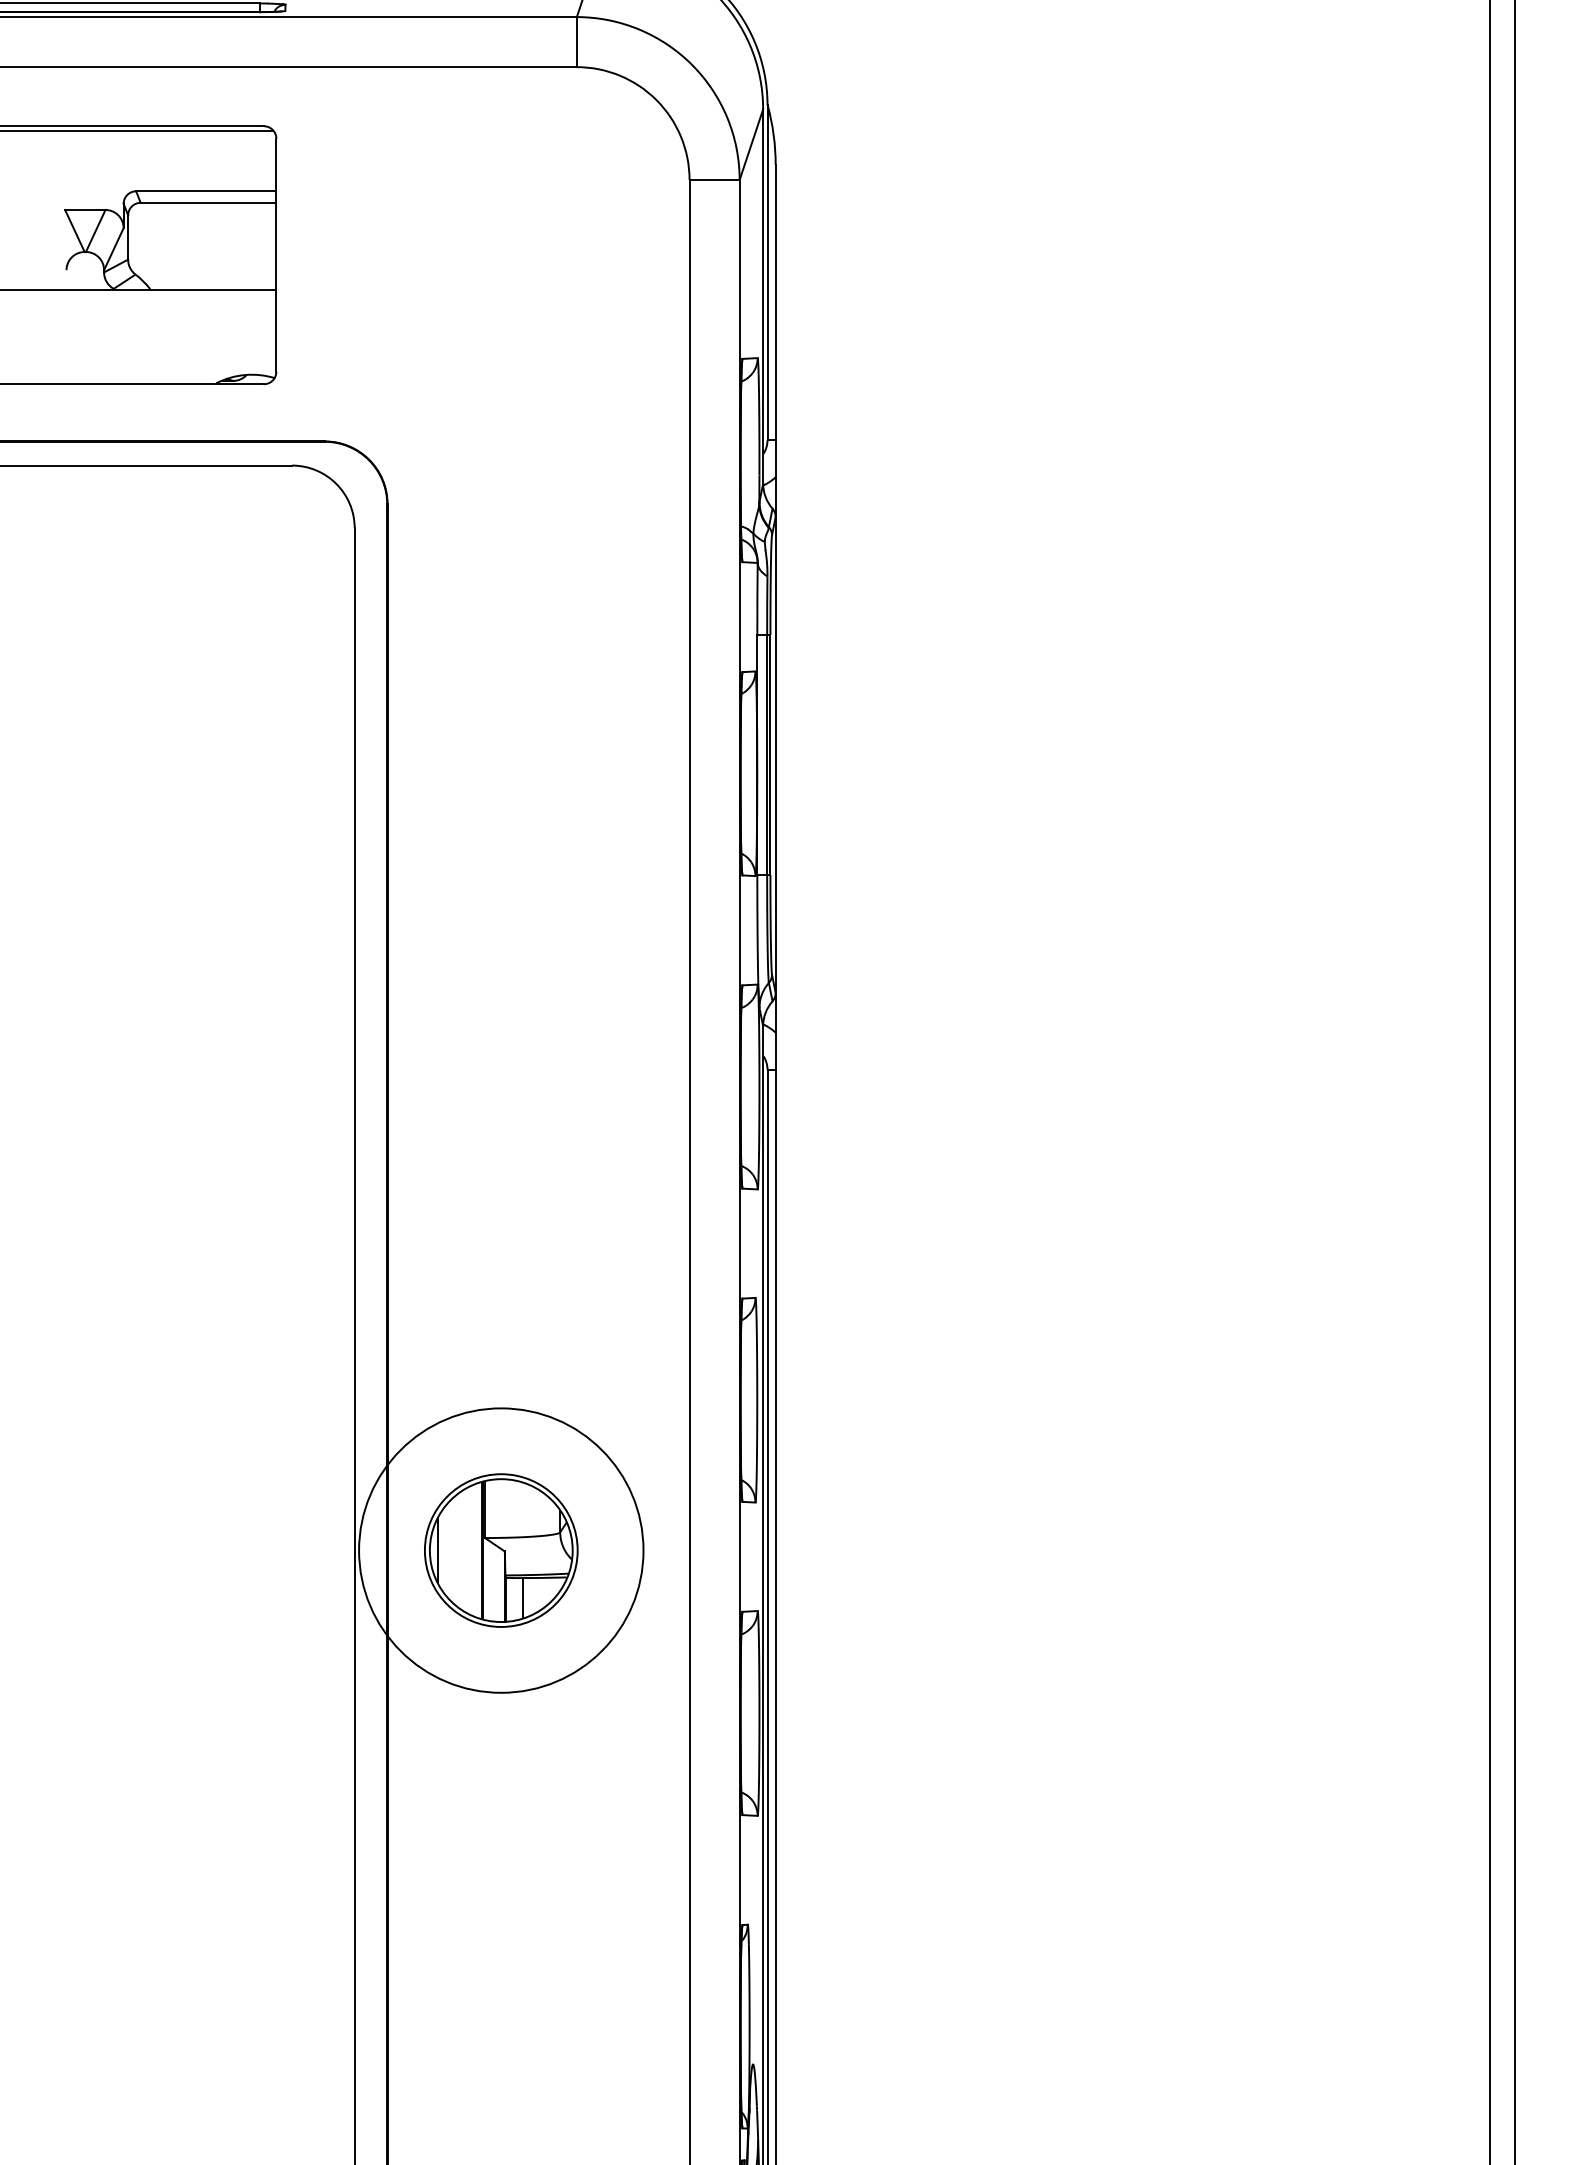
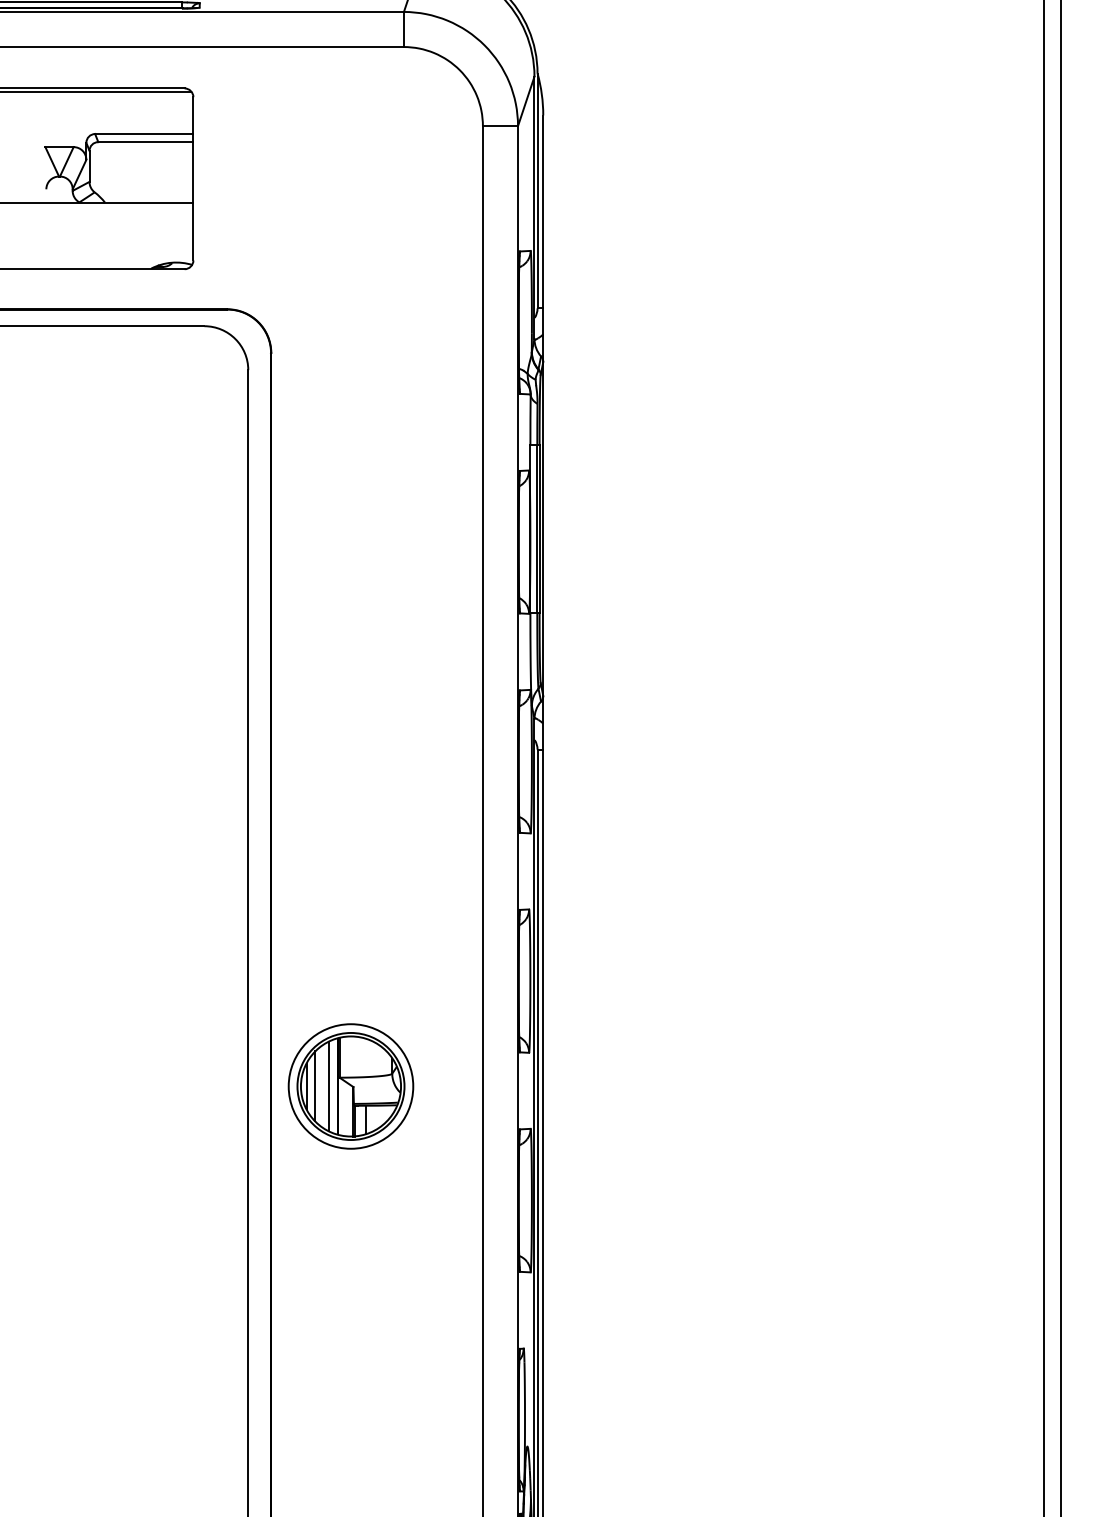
line: (450, 1549) -> (315, 1085), added
line: (469, 1550) -> (328, 1086), added
circle: (501, 1550) -> (351, 1086), size x0.62

